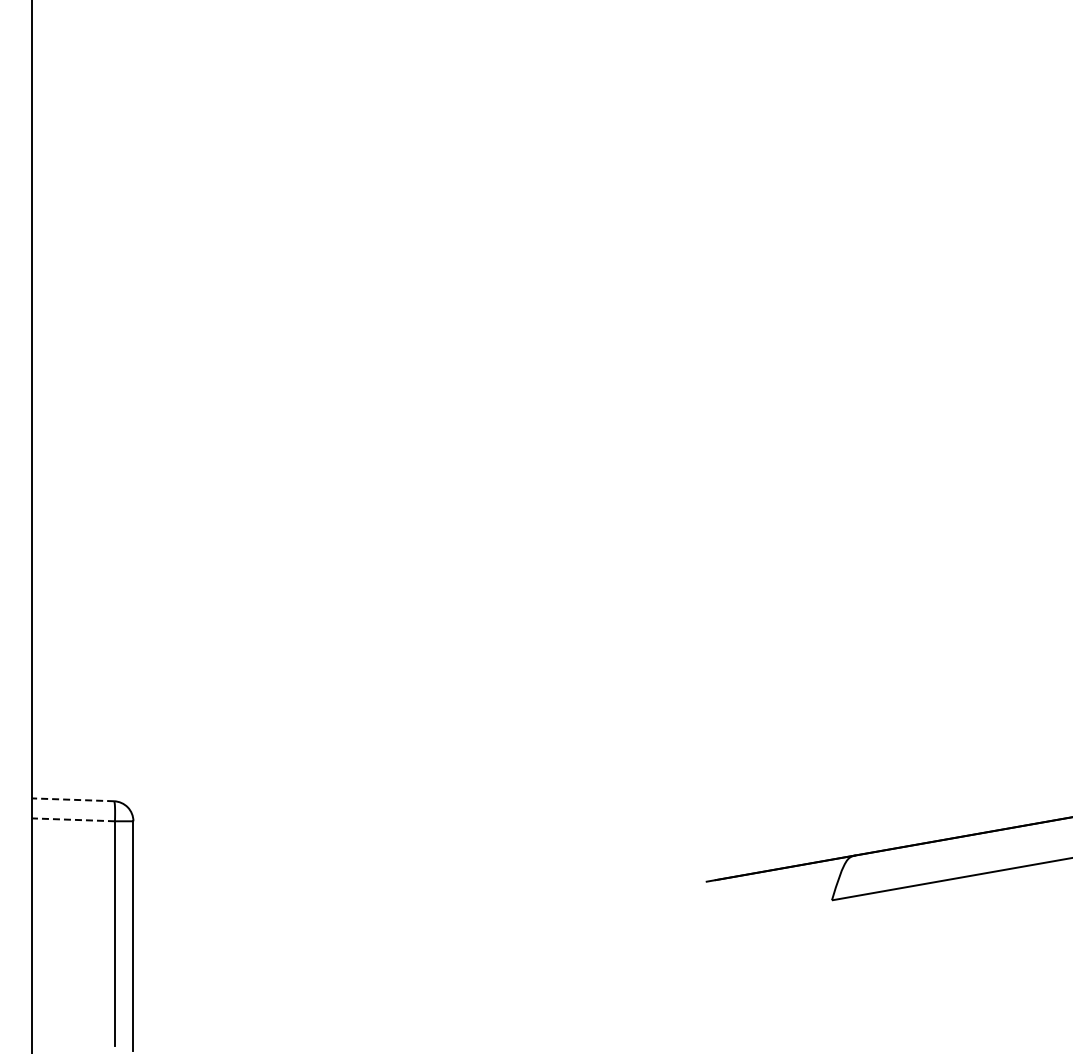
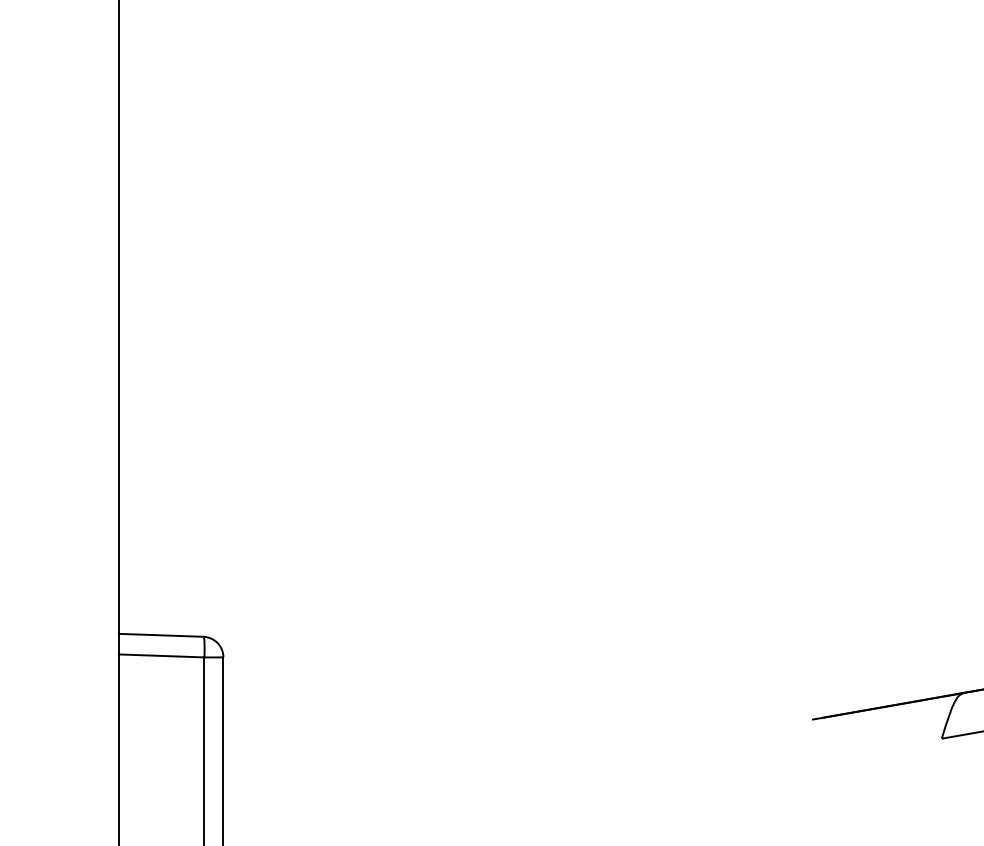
line: (73, 799) -> (161, 635), dashed -> solid
line: (73, 819) -> (161, 655), dashed -> solid

